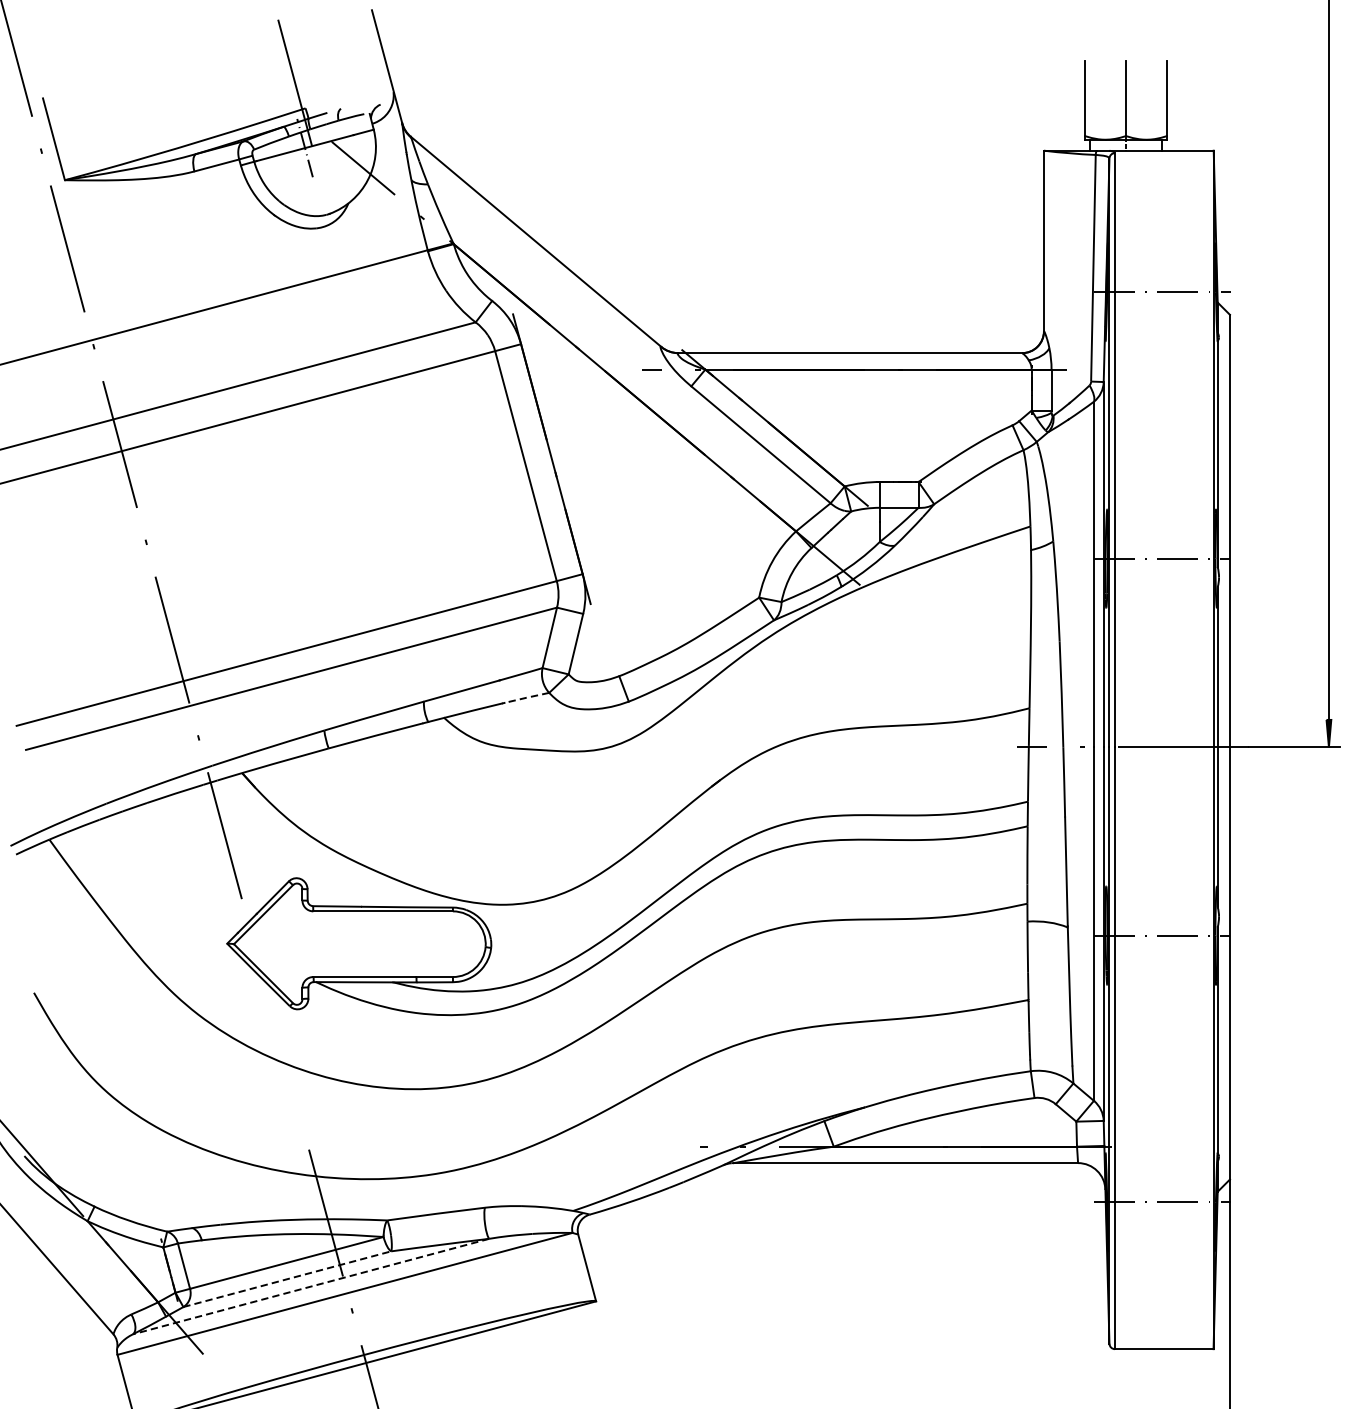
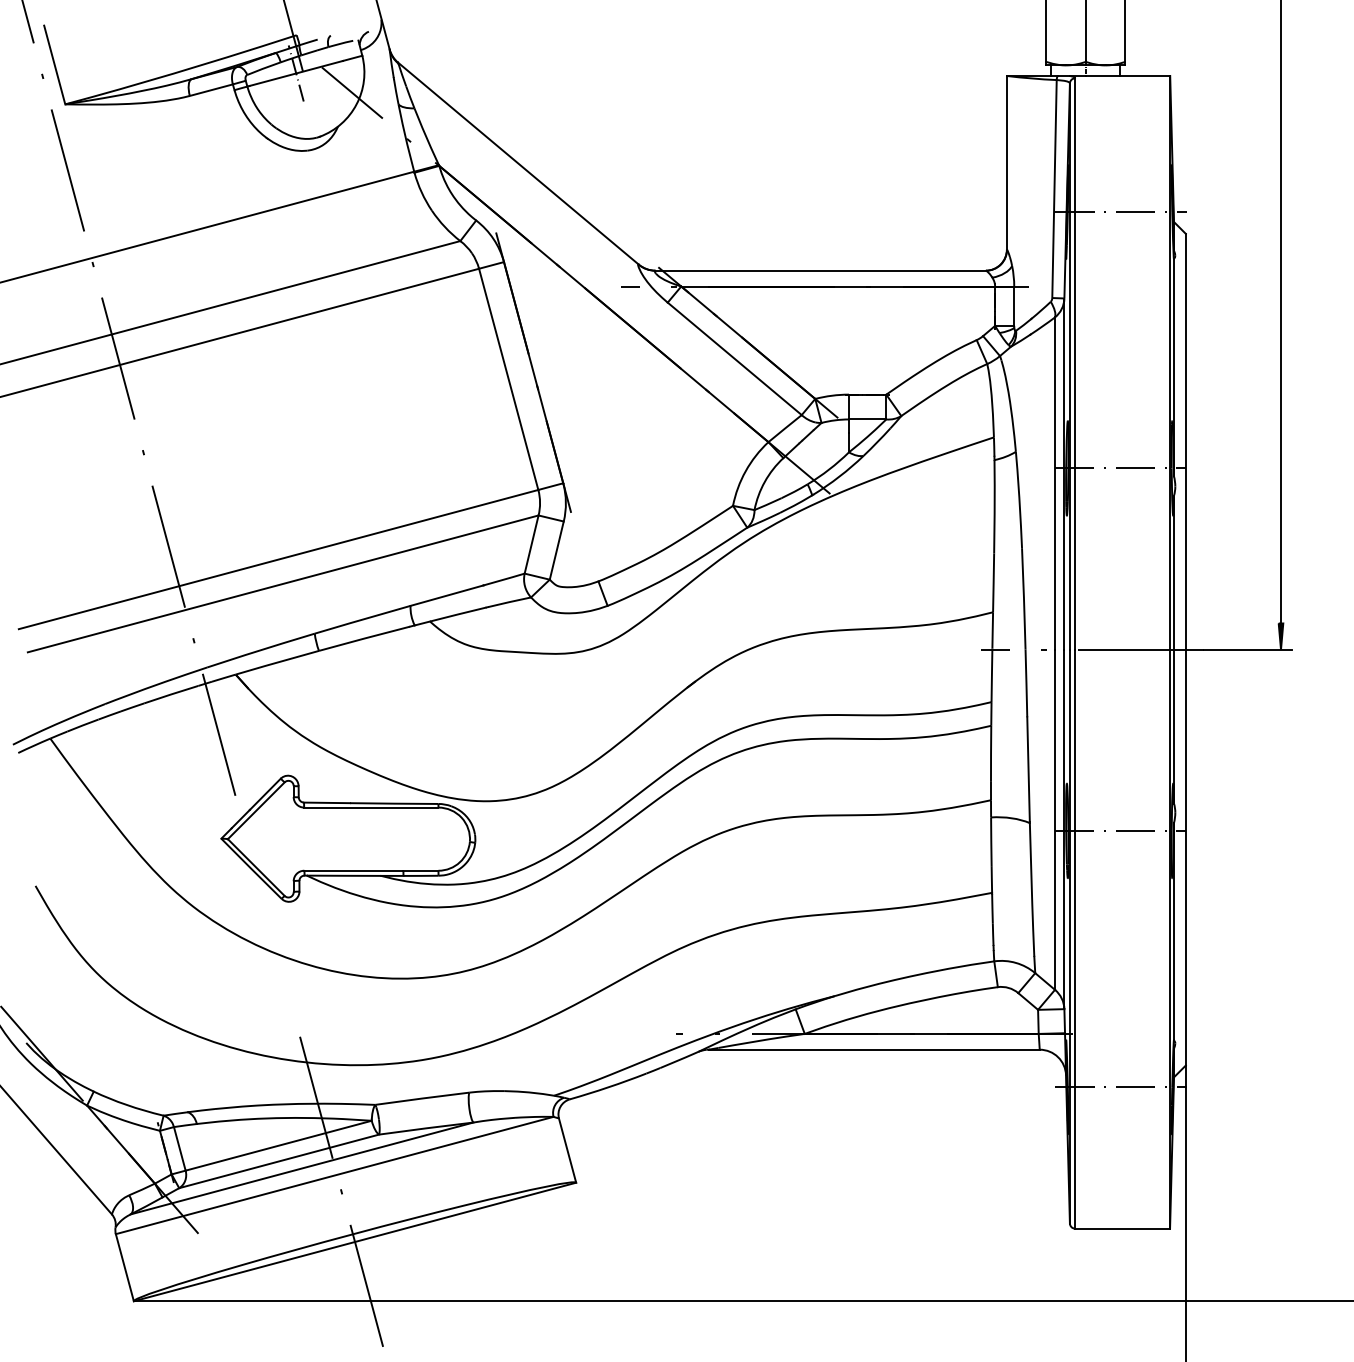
line: (526, 698) -> (509, 602), dashed -> solid
line: (287, 1279) -> (279, 1161), dashed -> solid
line: (310, 1286) -> (301, 1168), dashed -> solid

